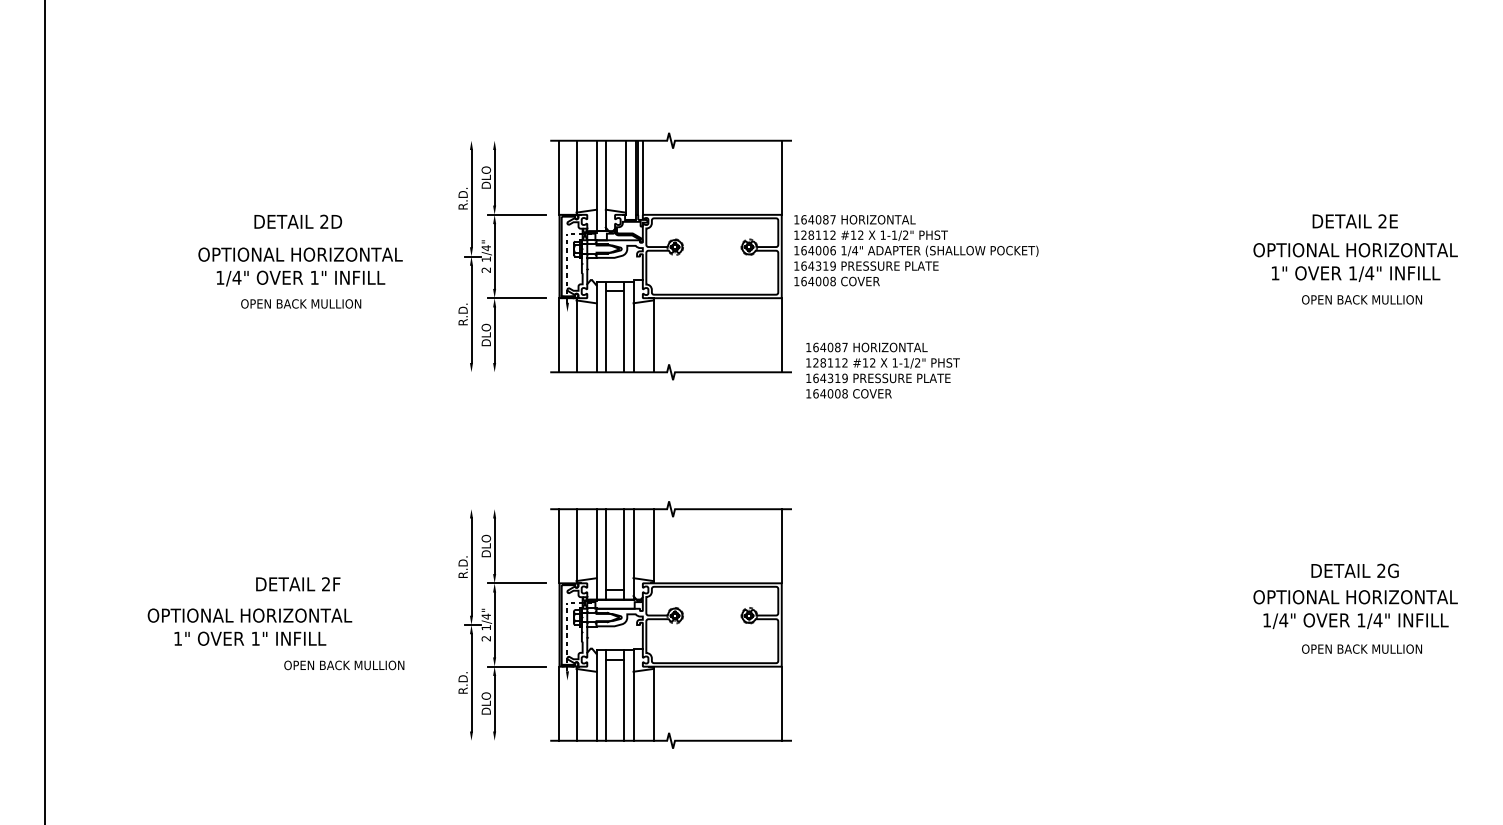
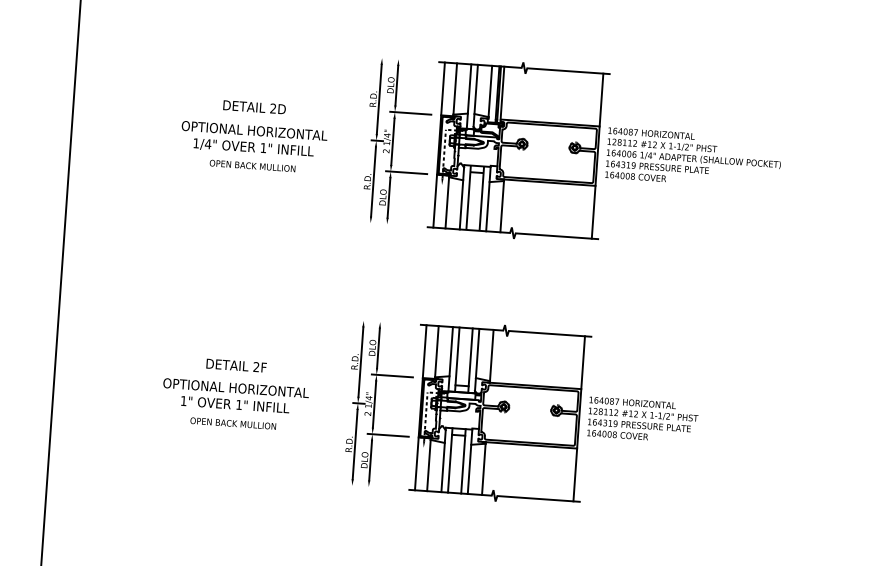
text: (882, 370) -> (642, 420), moved
text: (249, 626) -> (235, 395), moved
text: (344, 665) -> (233, 423), moved

